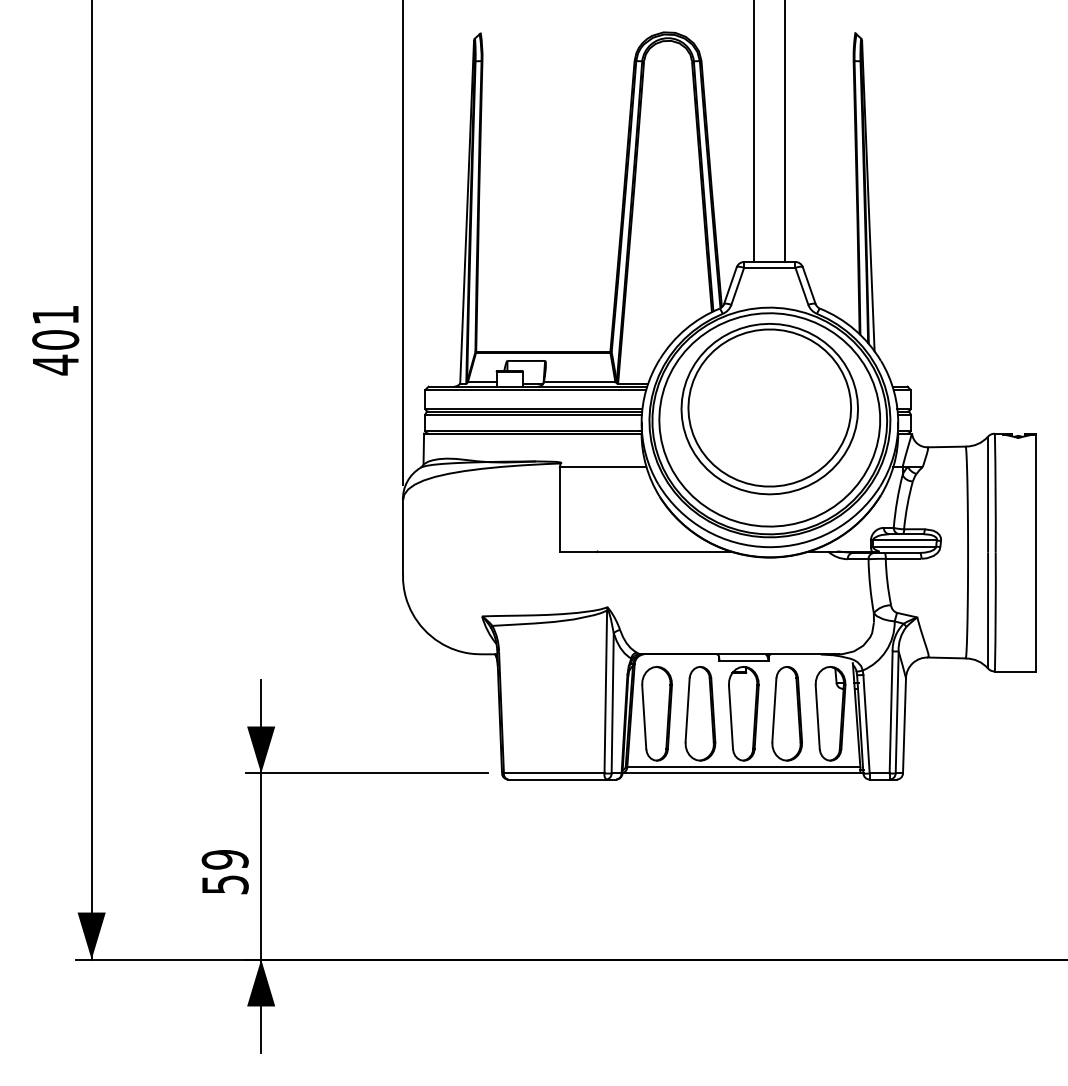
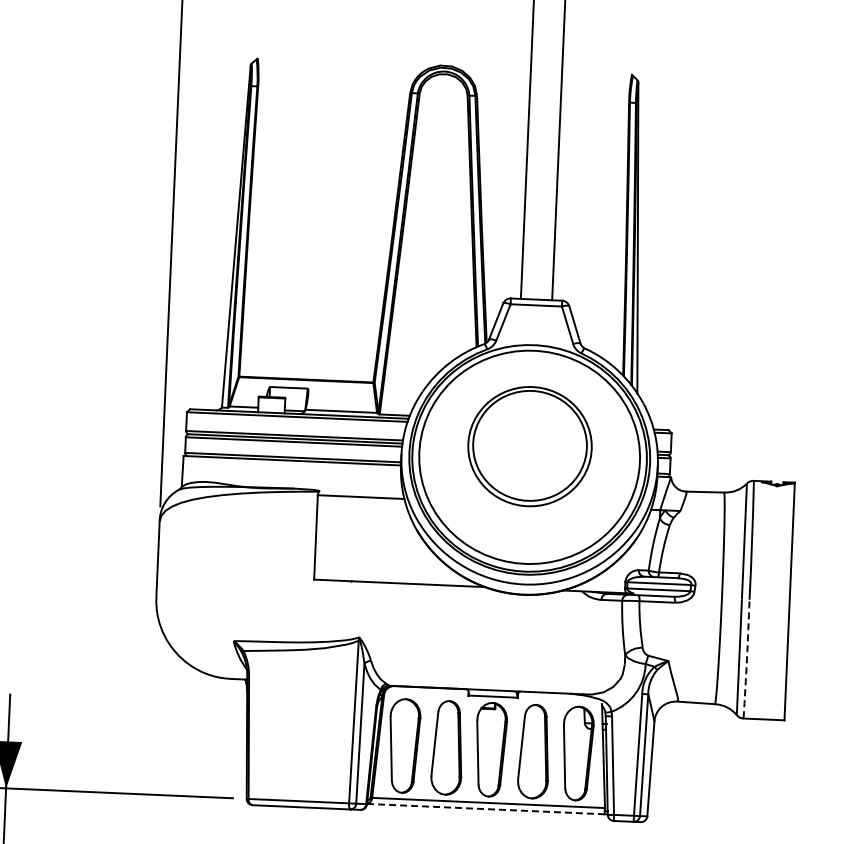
part: (769, 409) -> (529, 446), size x0.7
arc: (995, 611) -> (746, 658), solid -> dashed
line: (741, 773) -> (485, 809), solid -> dashed

